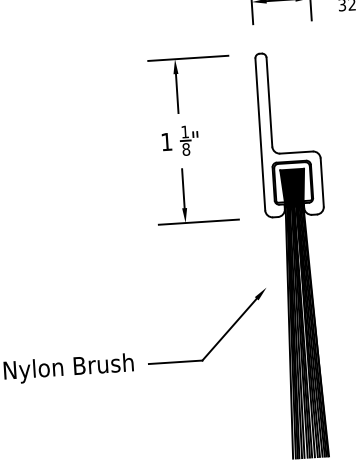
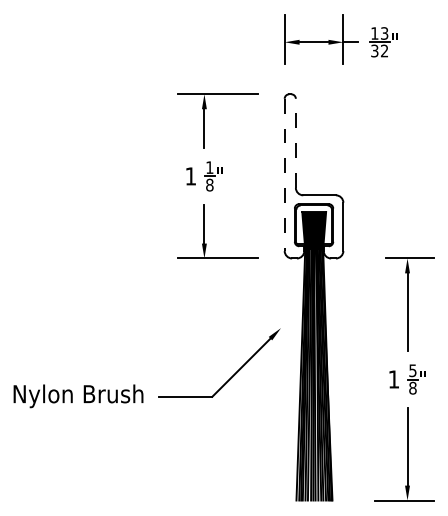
line: (269, 102) -> (295, 143), solid -> dashed
line: (260, 135) -> (284, 175), solid -> dashed

